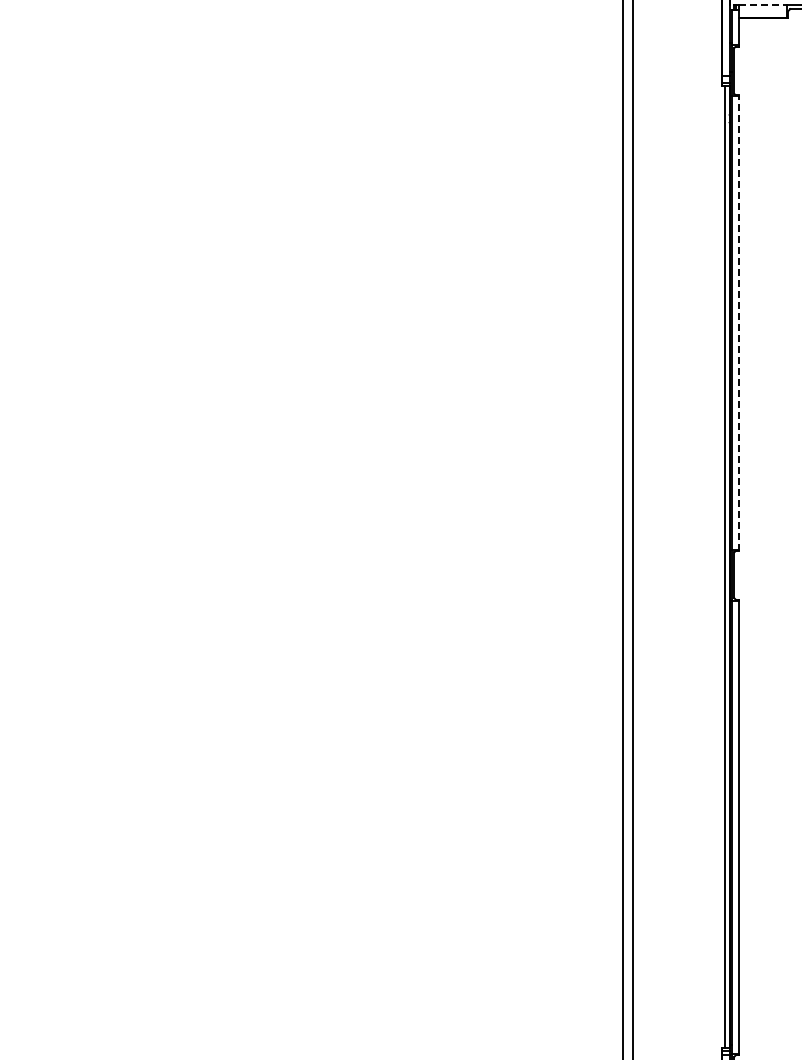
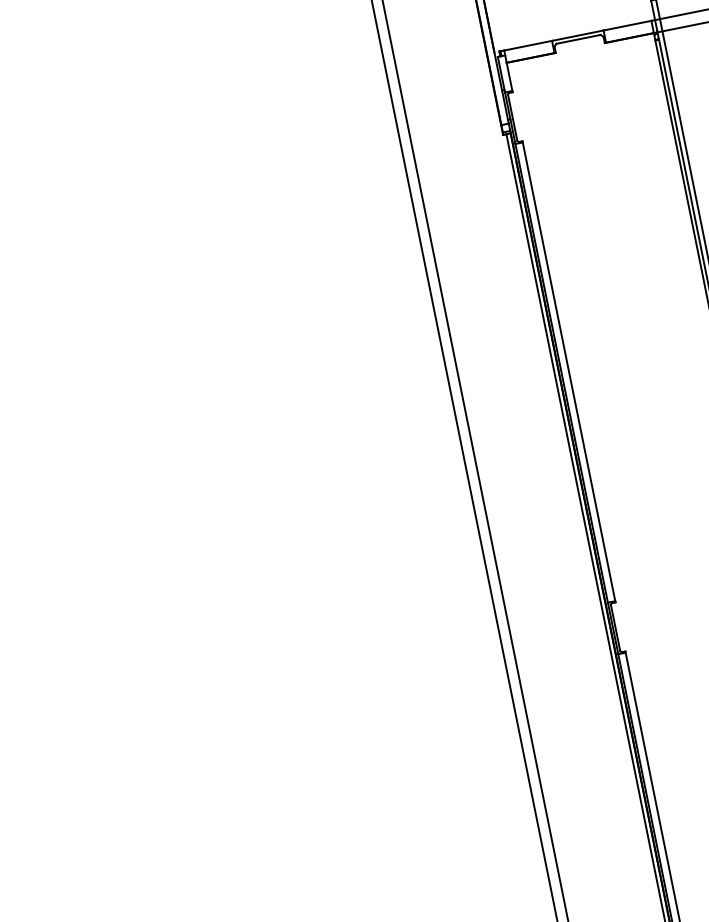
line: (762, 5) -> (527, 45), dashed -> solid
line: (739, 323) -> (569, 372), dashed -> solid

